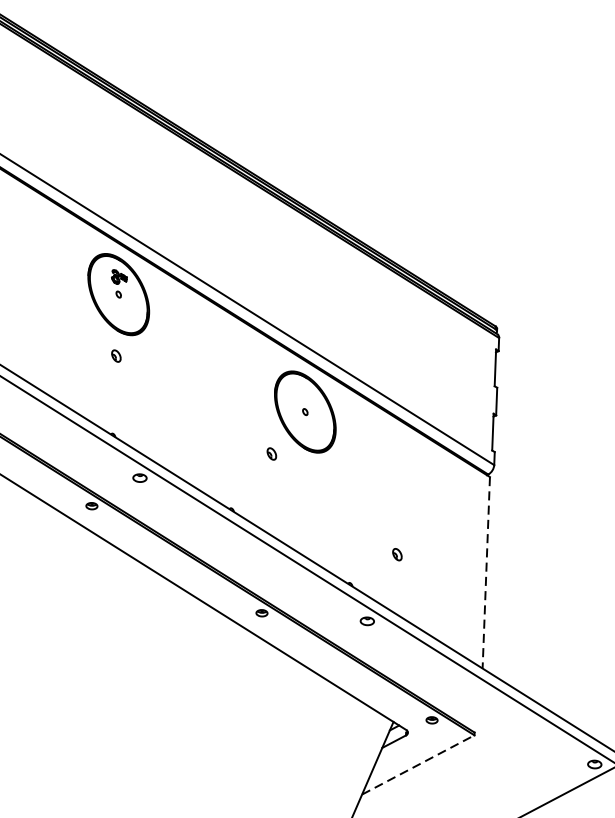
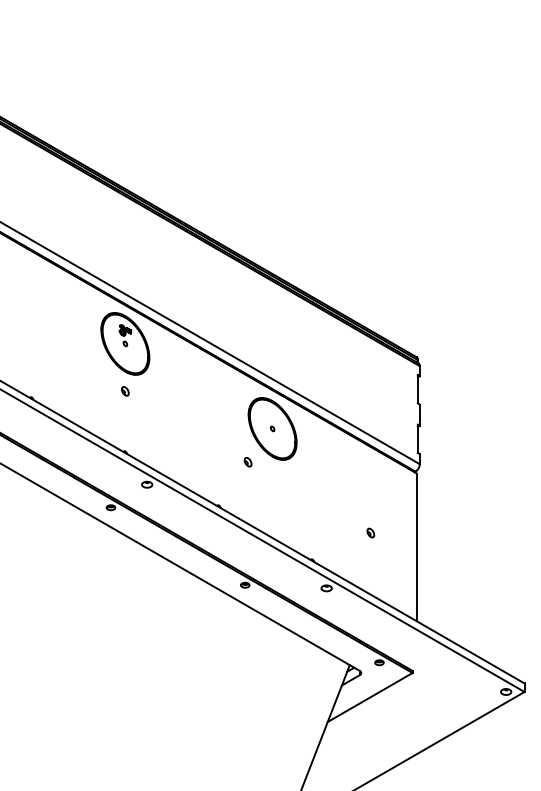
part: (396, 553) -> (370, 532), moved
line: (485, 572) -> (416, 547), dashed -> solid
line: (418, 764) -> (370, 697), dashed -> solid

